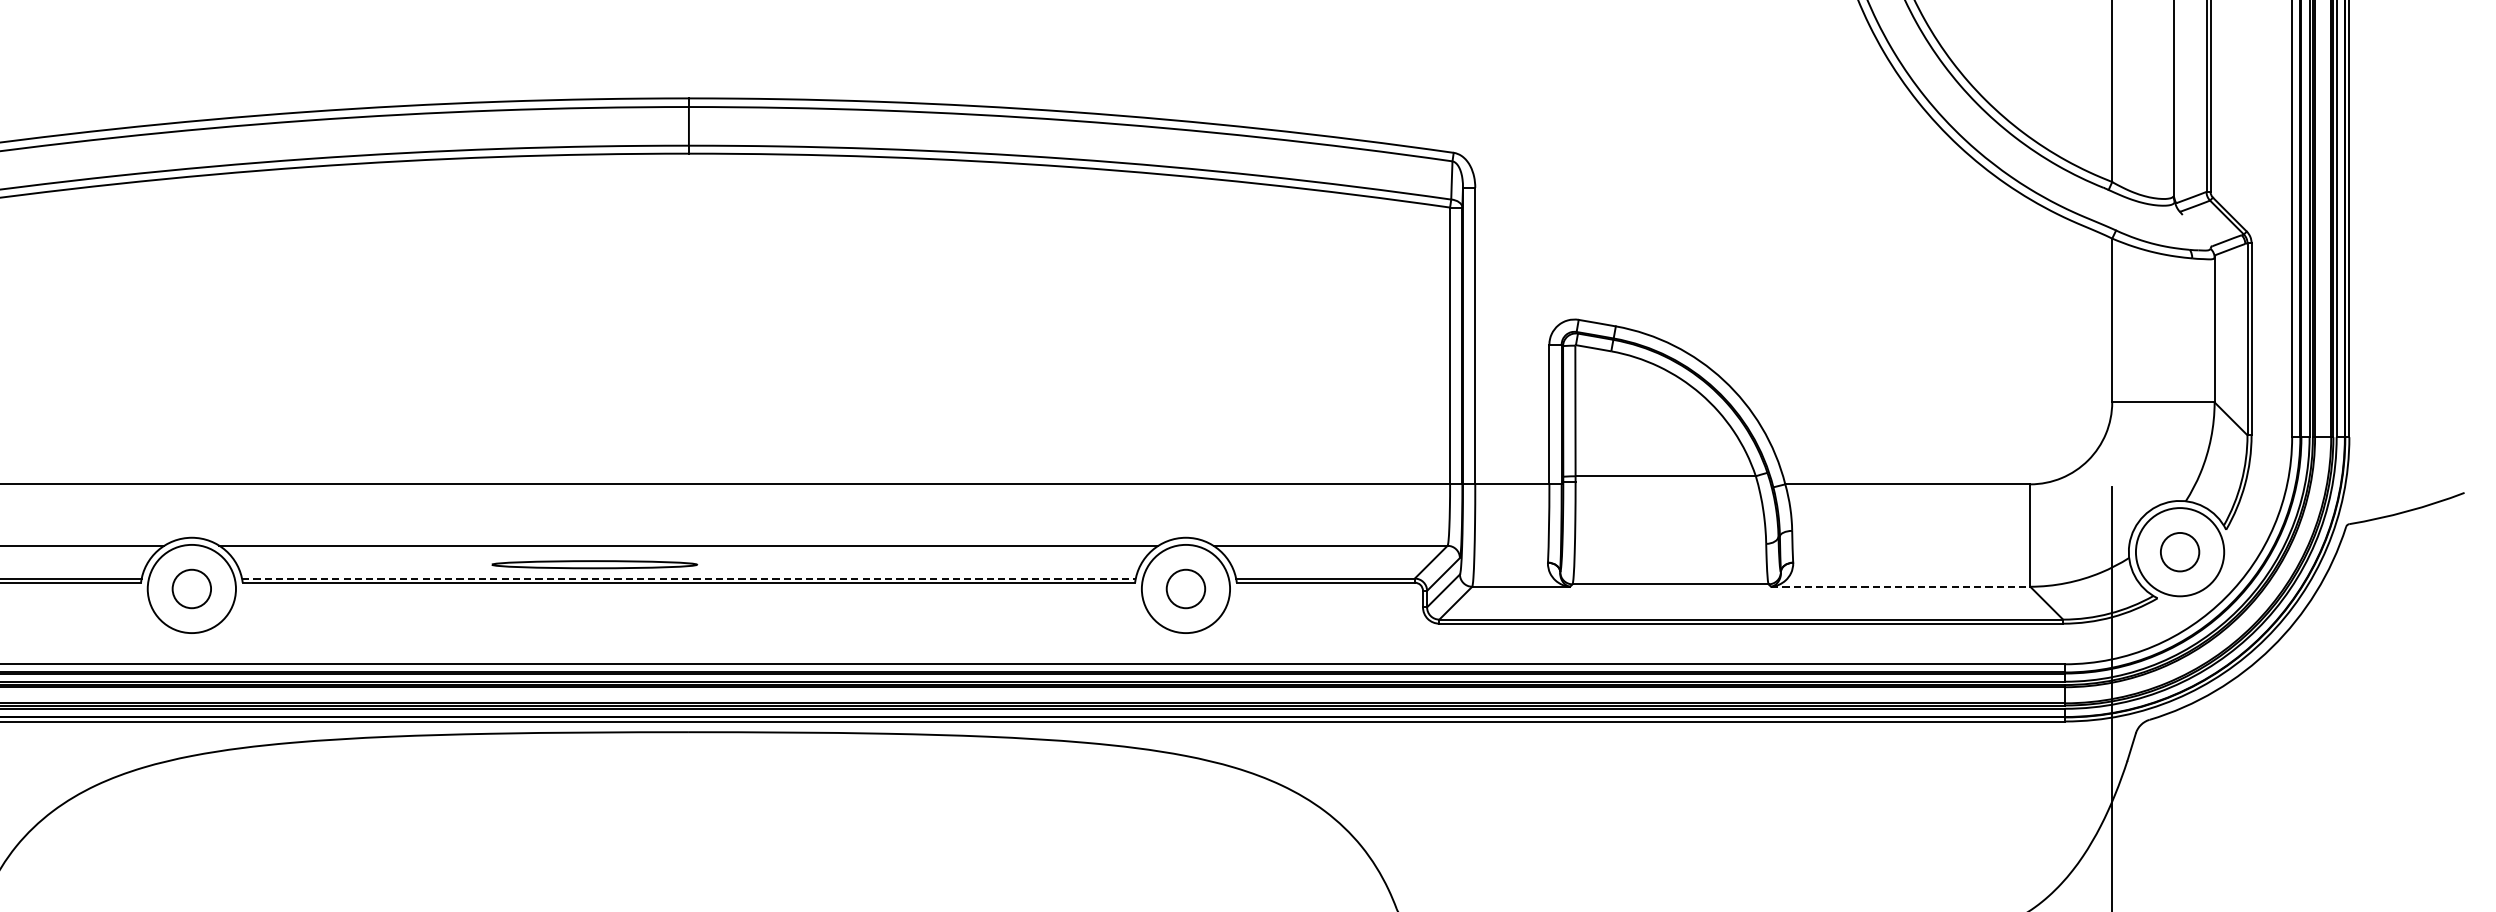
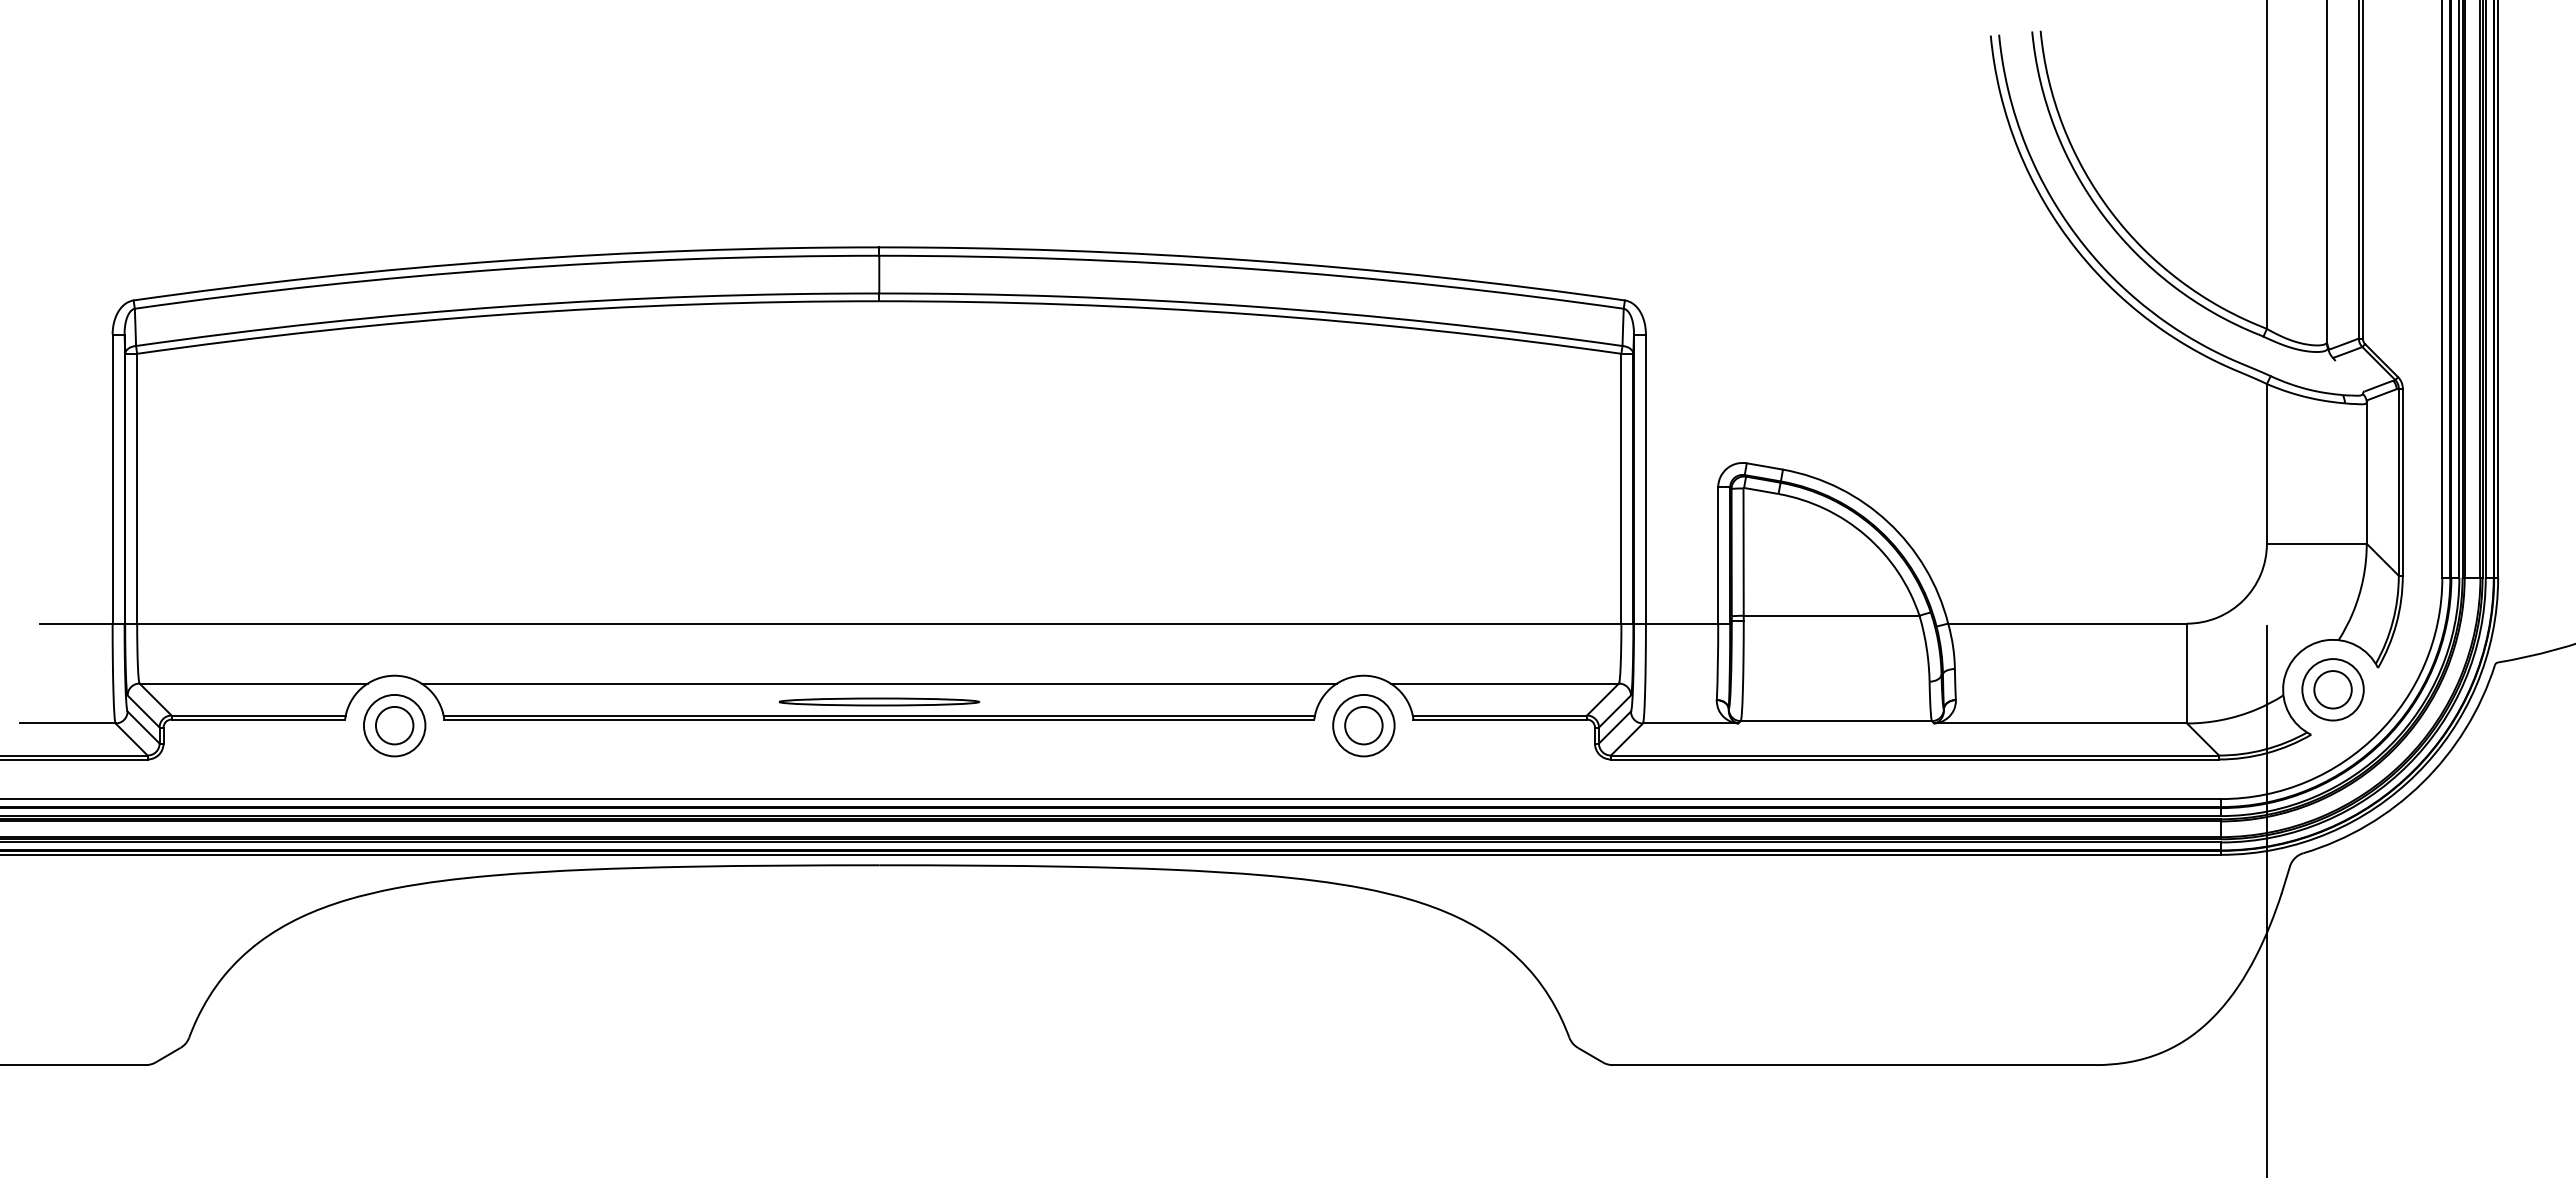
circle: (2179, 551) -> (2332, 689), size x0.71
part: (594, 564) -> (879, 701), moved
line: (689, 578) -> (879, 715), dashed -> solid
line: (1901, 586) -> (2061, 723), dashed -> solid
circle: (191, 588) -> (394, 725), size x0.71
circle: (1185, 588) -> (1363, 725), size x0.71

